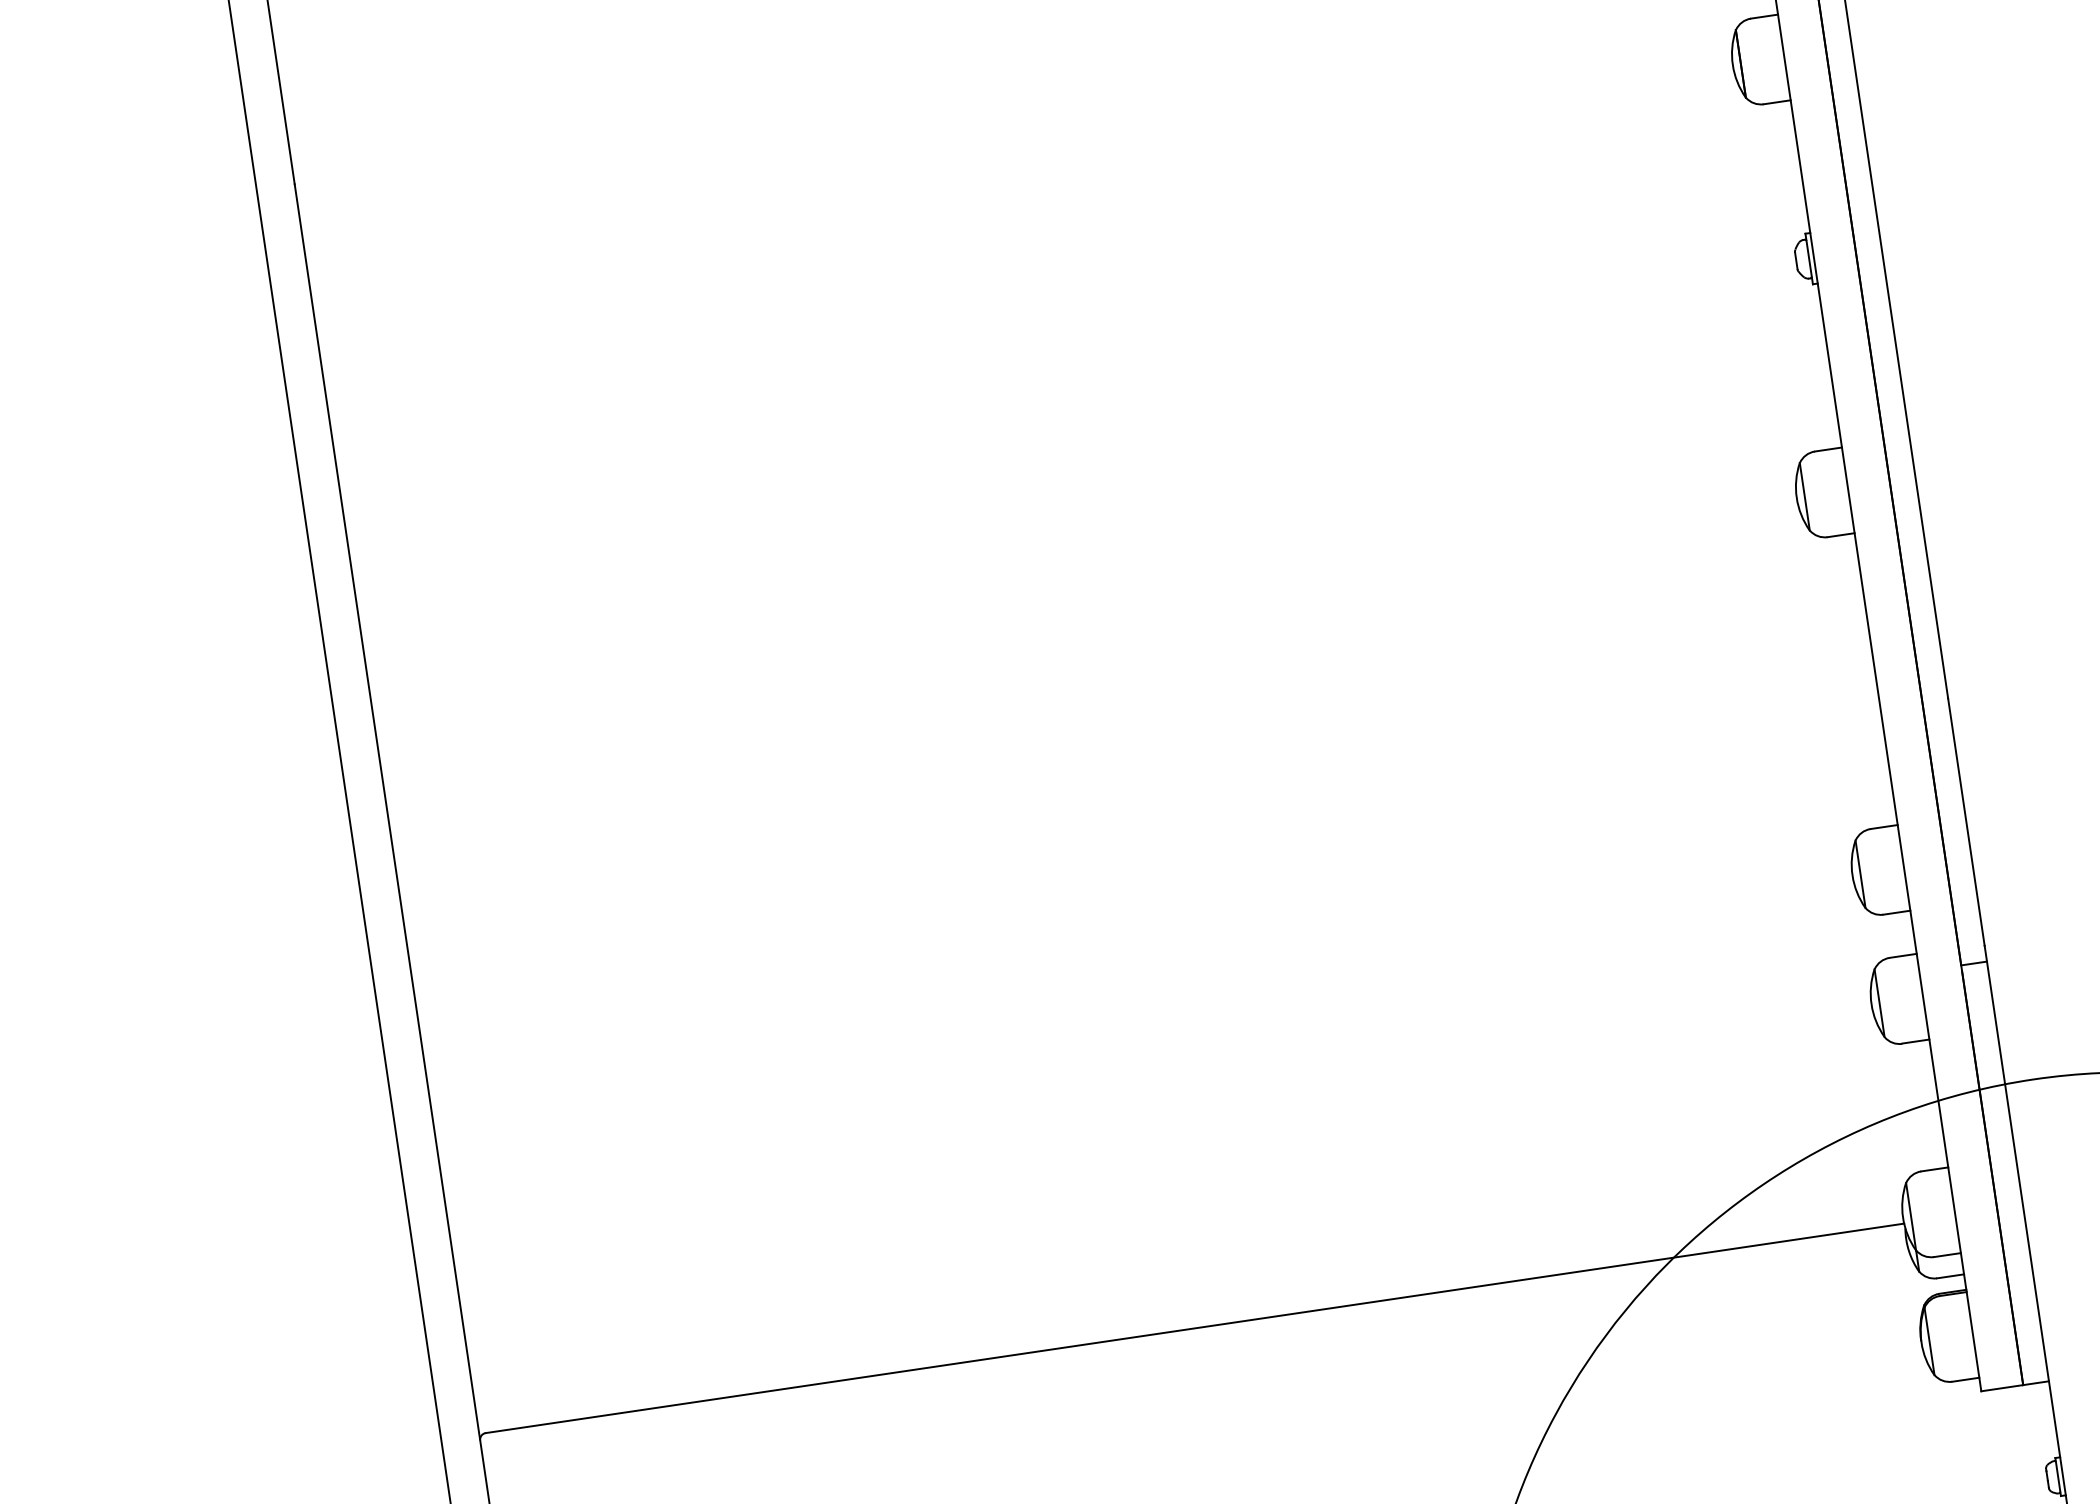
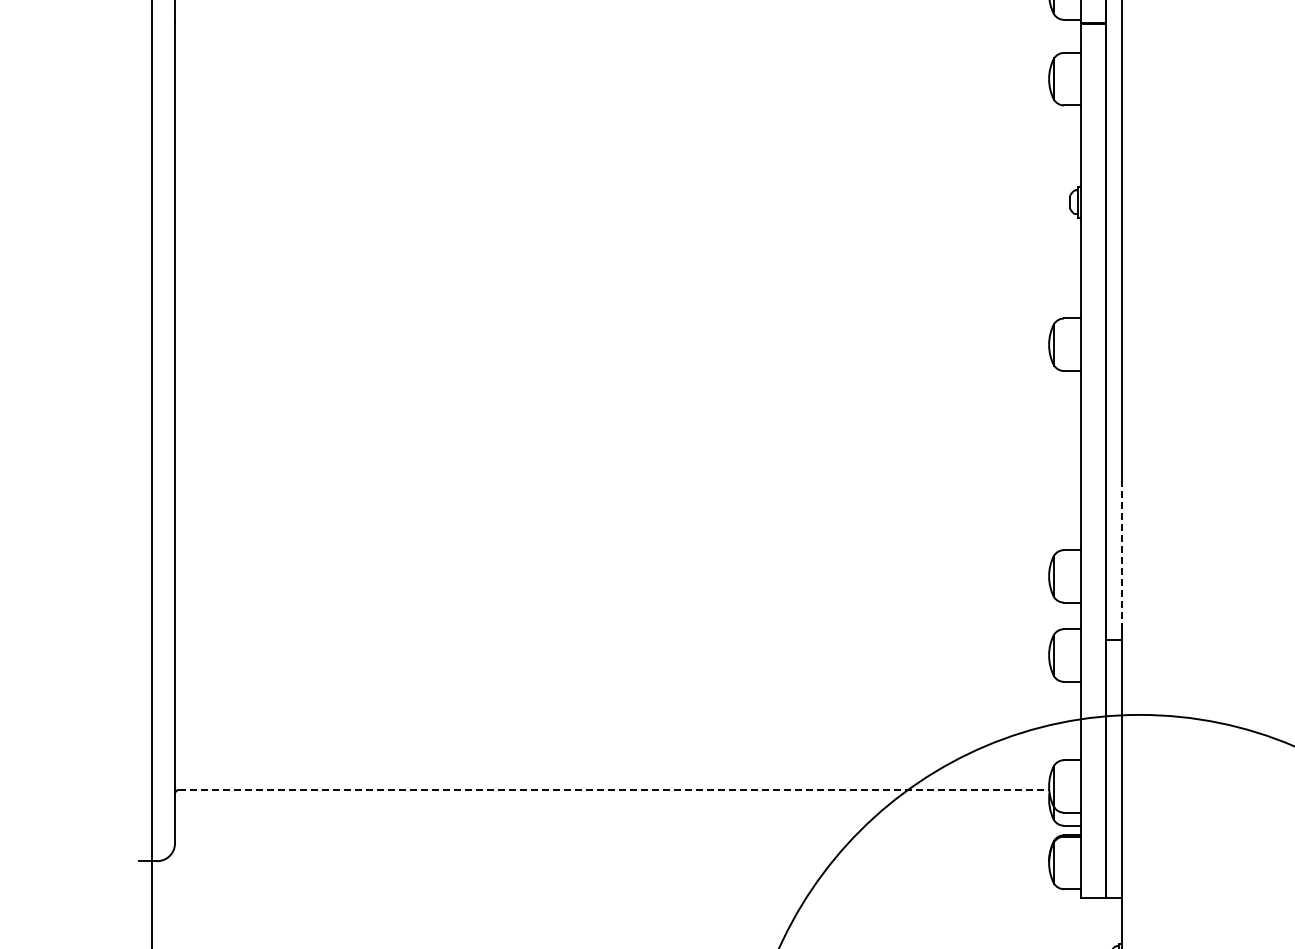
line: (1966, 822) -> (1122, 554), solid -> dashed
line: (1195, 1329) -> (614, 790), solid -> dashed

